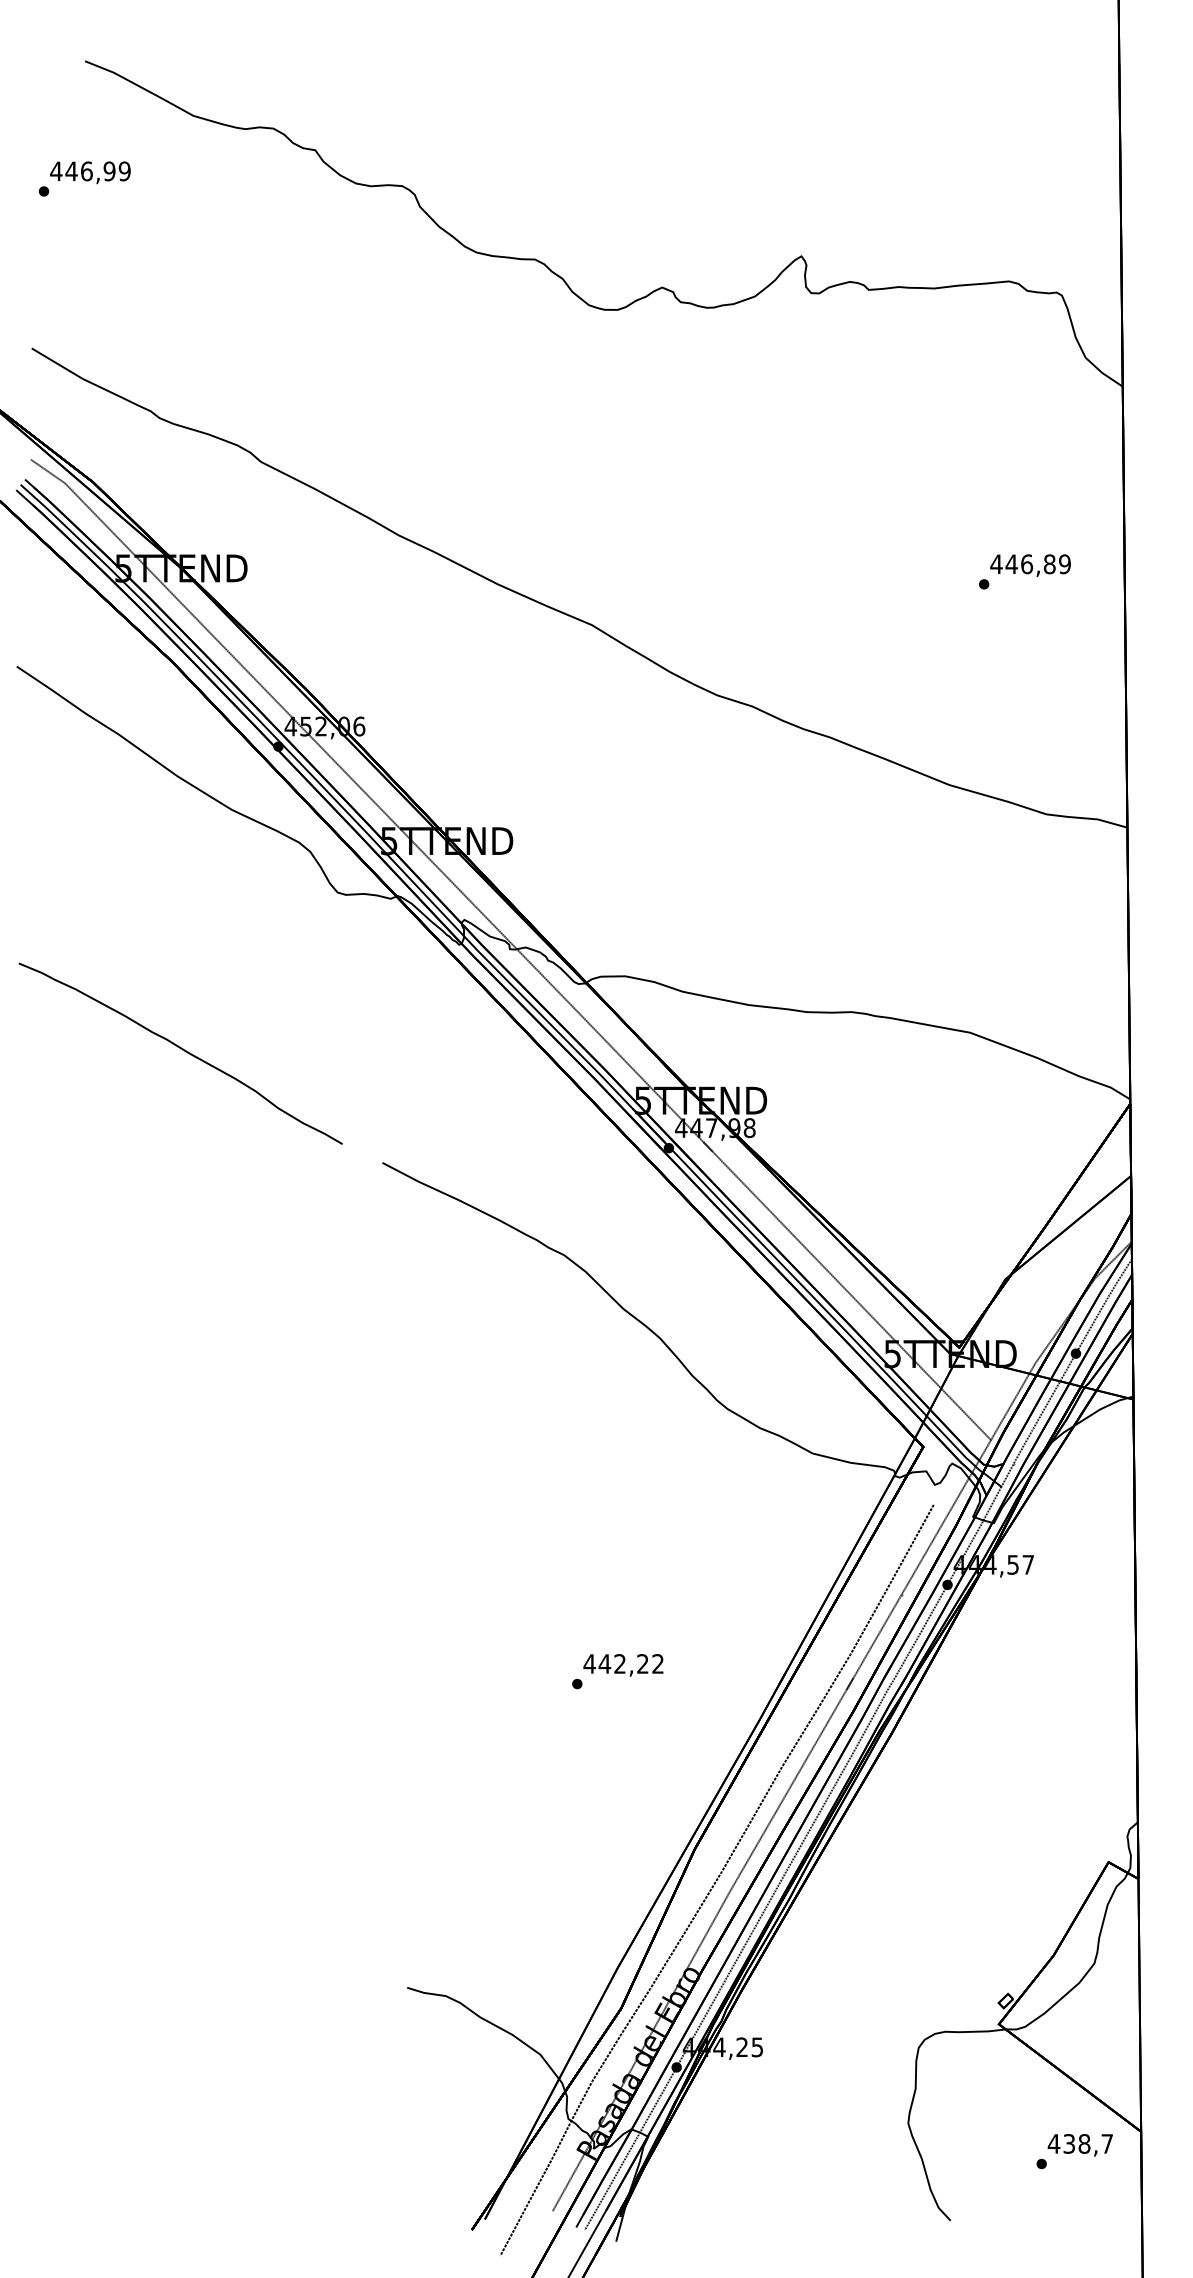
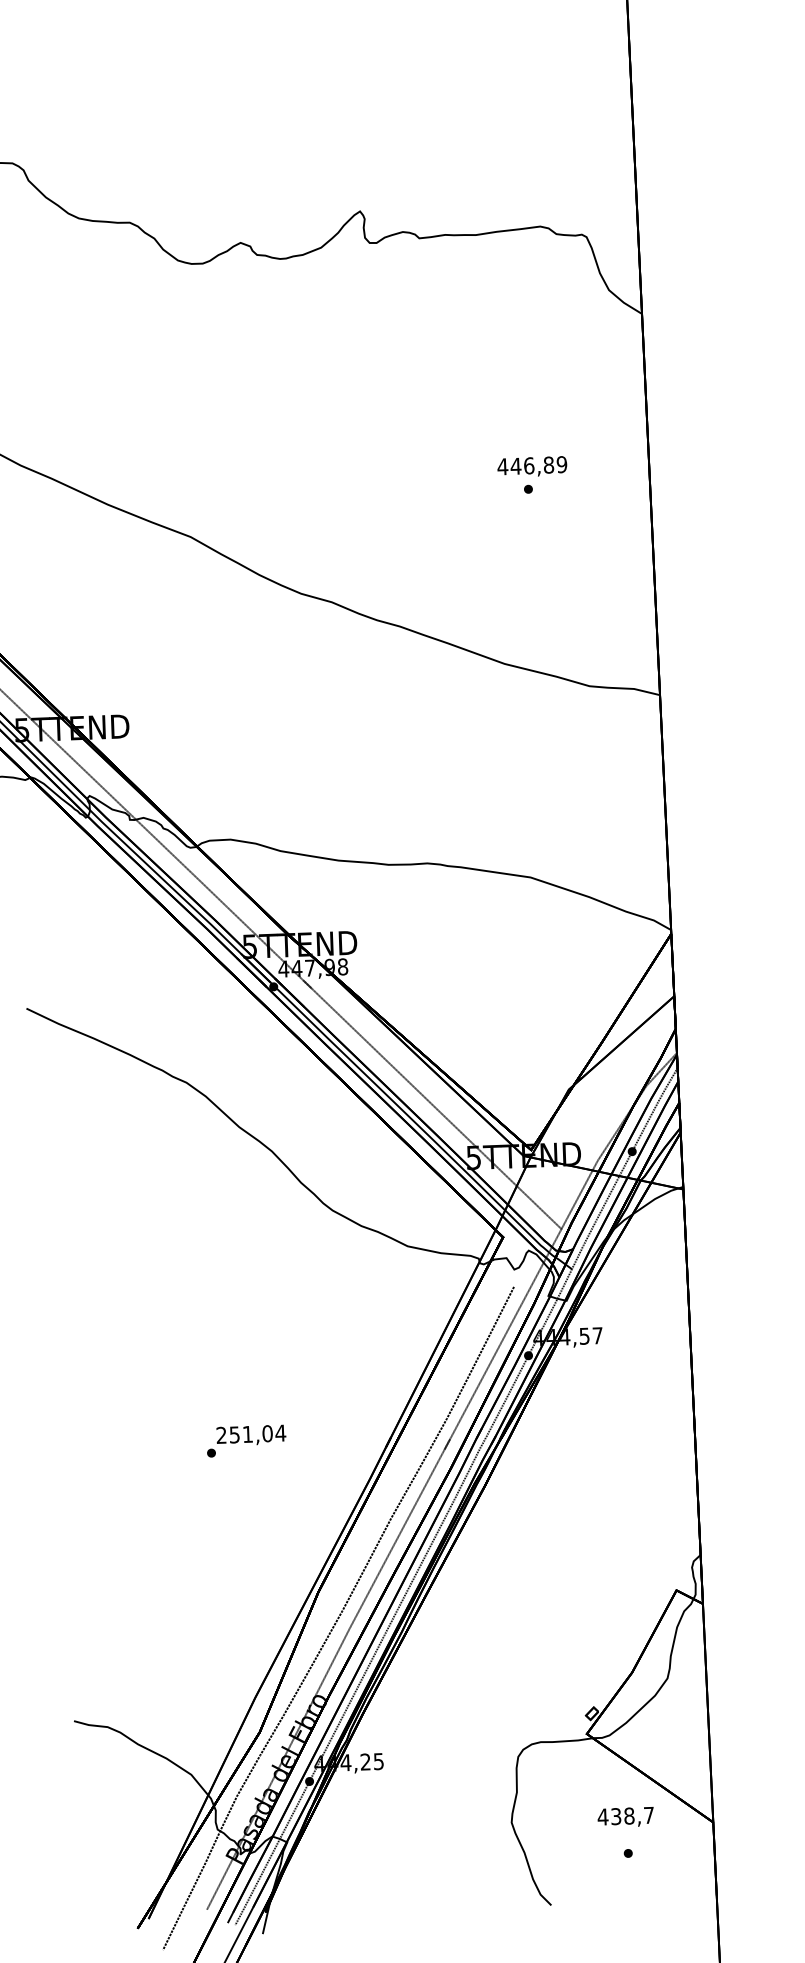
text: (1030, 565) -> (532, 466), moved
text: (623, 1663) -> (250, 1433), 442,22 -> 251,04
text: (1079, 2145) -> (625, 1817), moved

